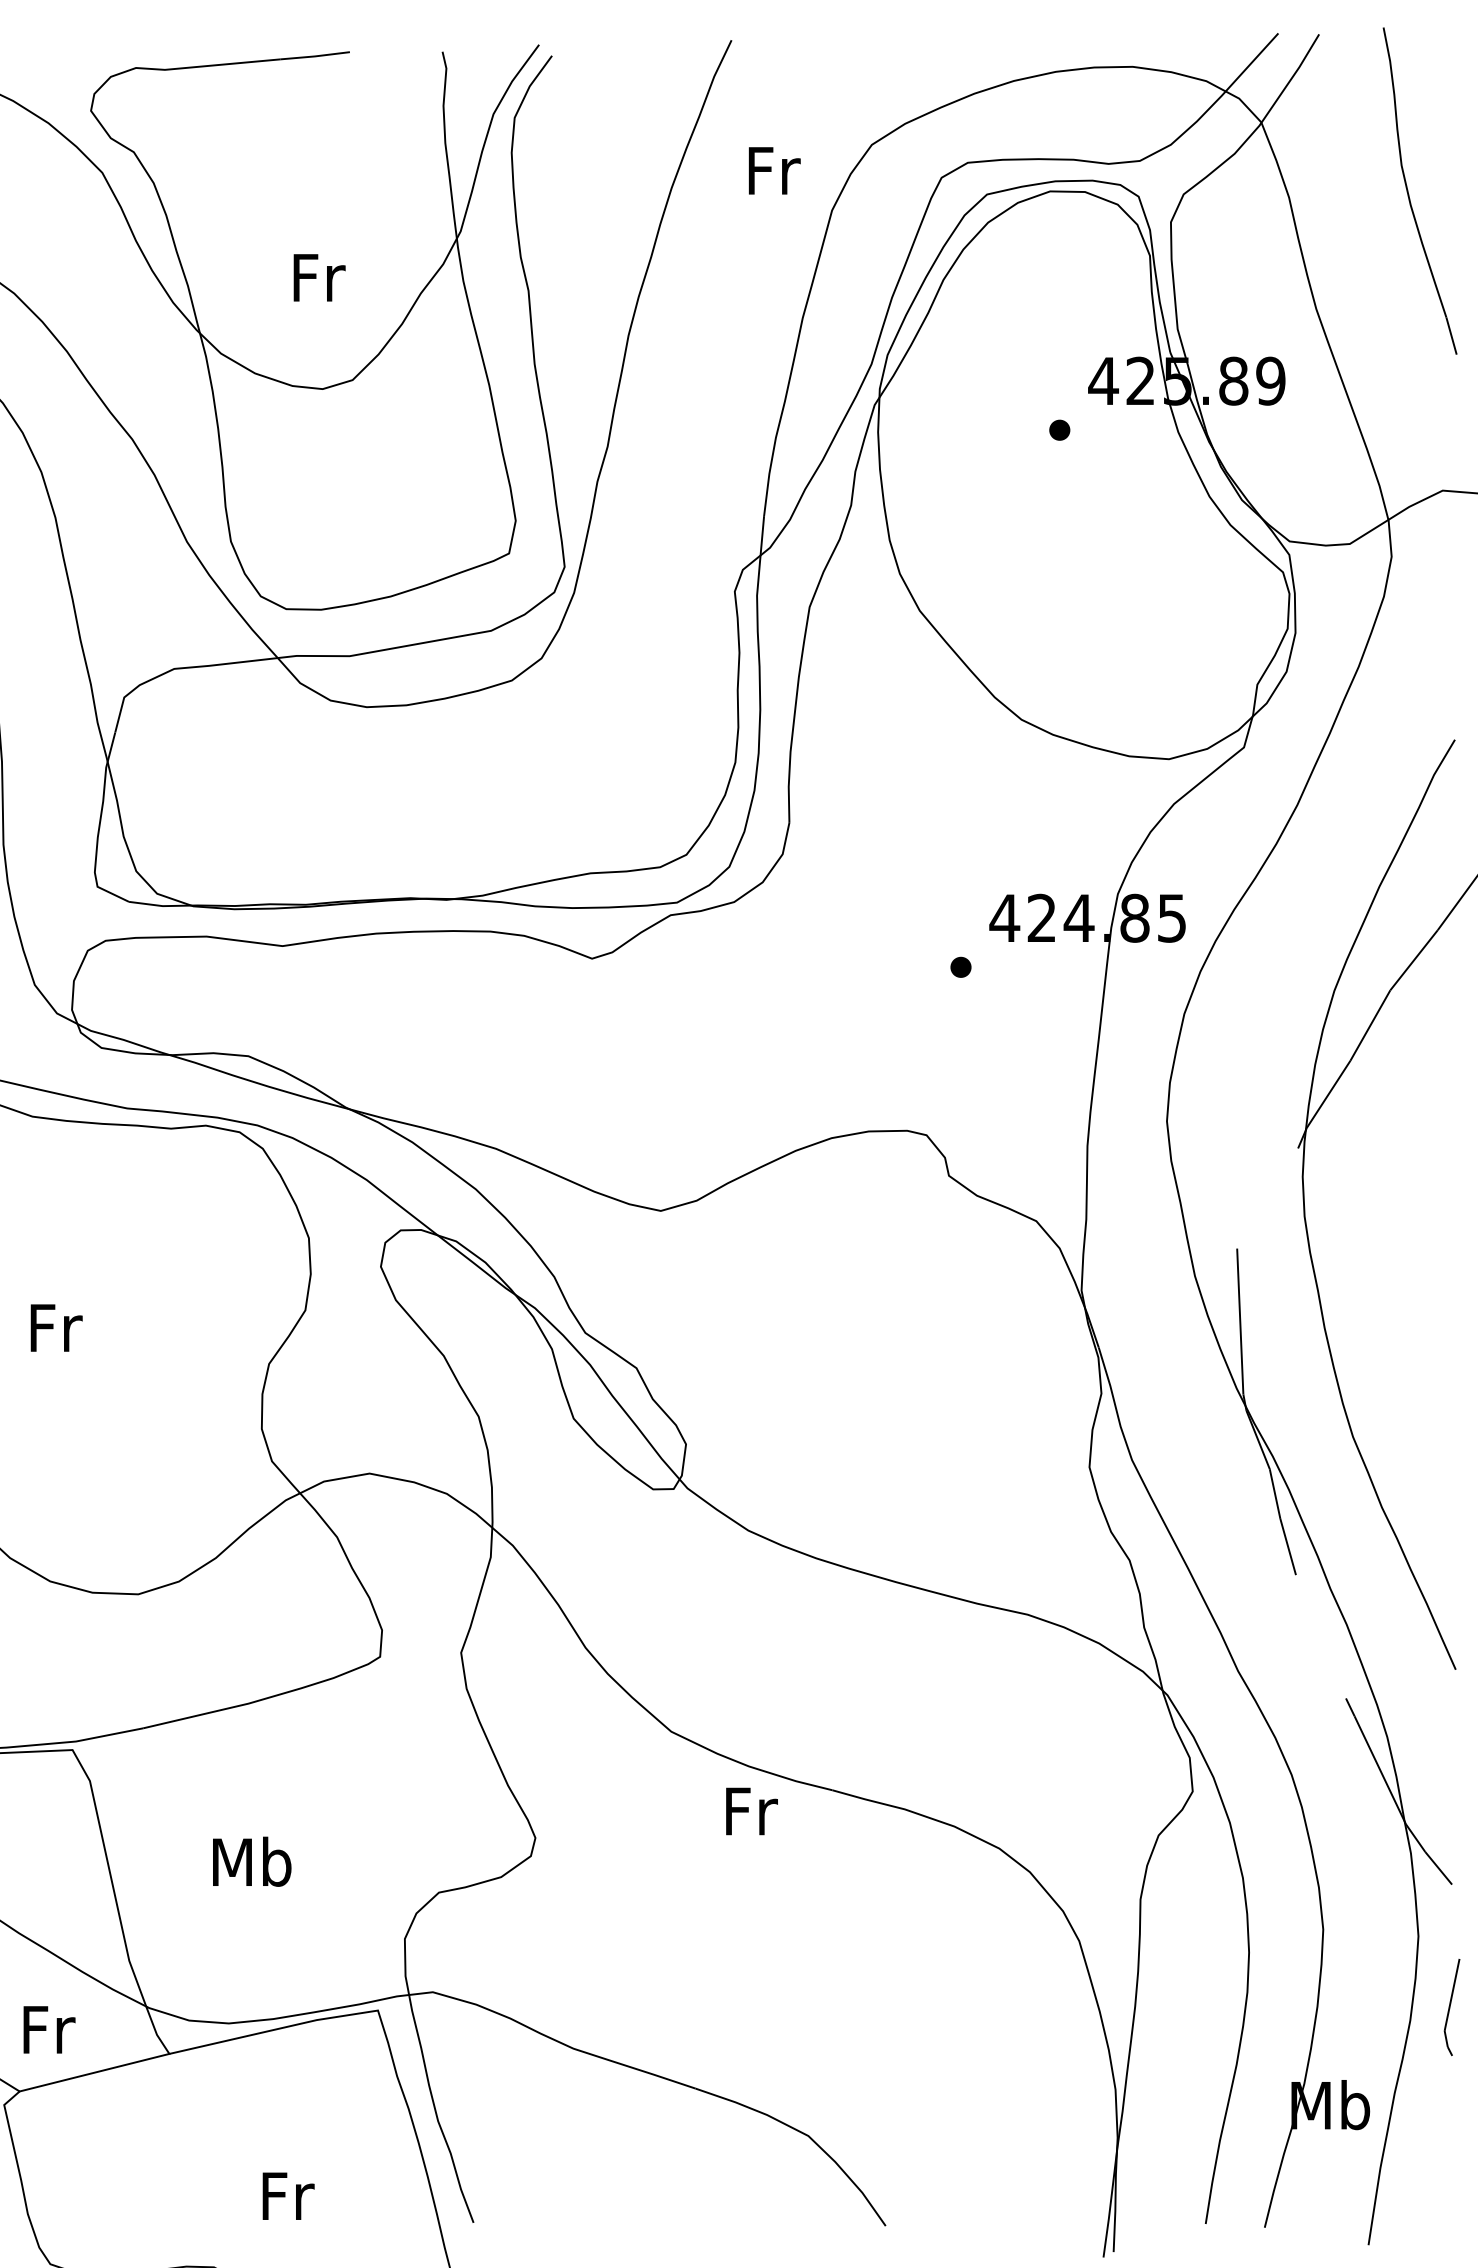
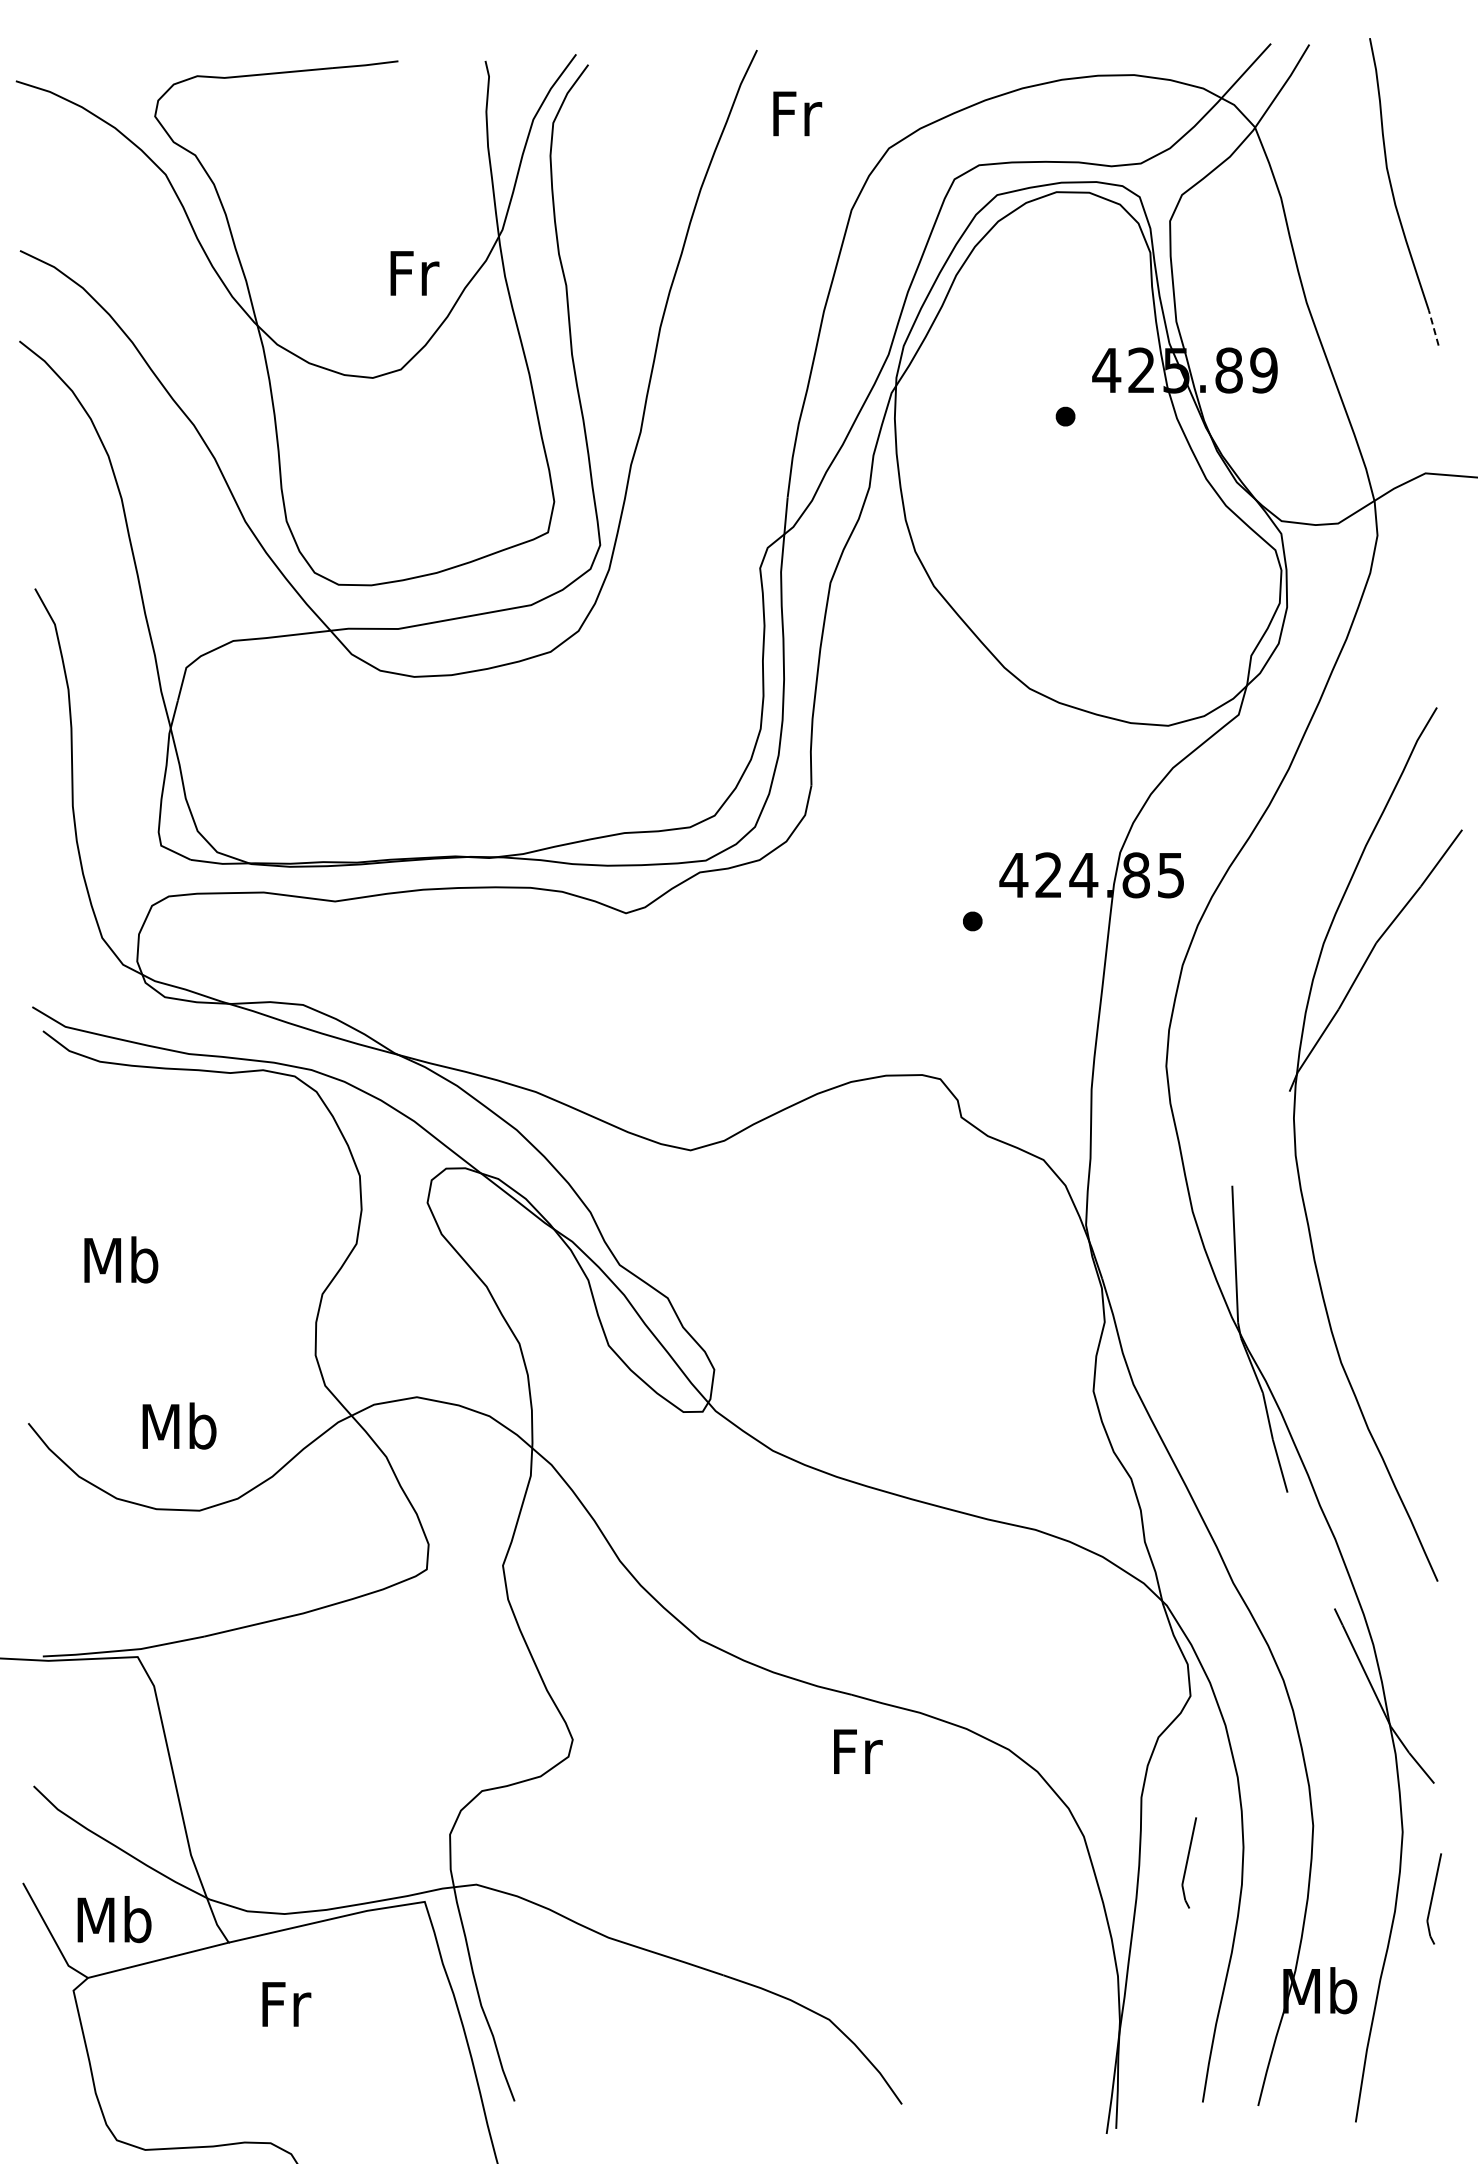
text: (774, 170) -> (797, 113), moved
text: (319, 277) -> (414, 273), moved
line: (1451, 335) -> (1433, 327), solid -> dashed
text: (55, 1327) -> (121, 1259), Fr -> Mb
text: (752, 1811) -> (858, 1751), moved
text: (252, 1861) -> (179, 1425), moved
line: (1190, 1967) -> (1188, 1861), added
text: (47, 2029) -> (114, 1919), Fr -> Mb
text: (288, 2196) -> (286, 2004), moved

